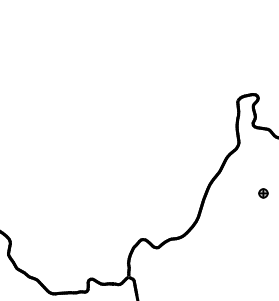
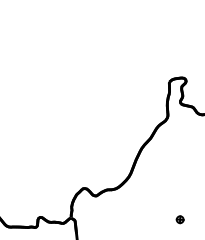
part: (263, 193) -> (180, 219), moved

